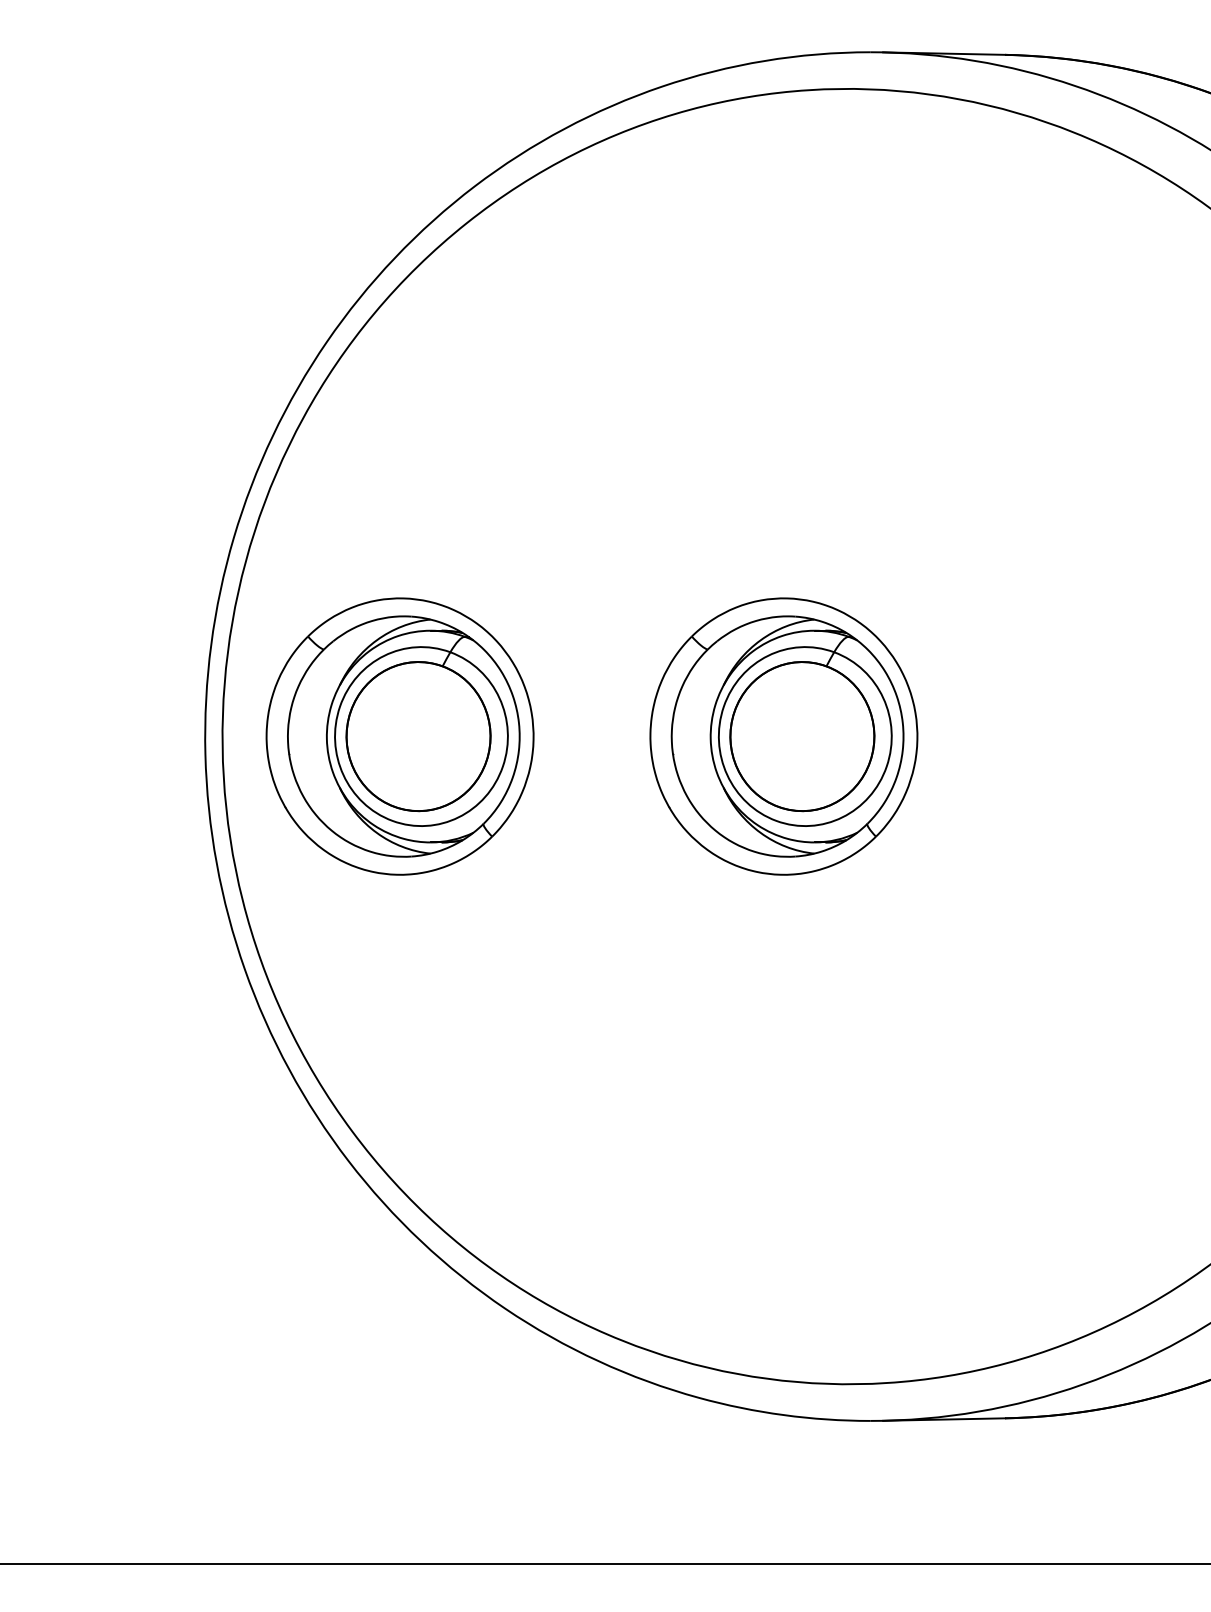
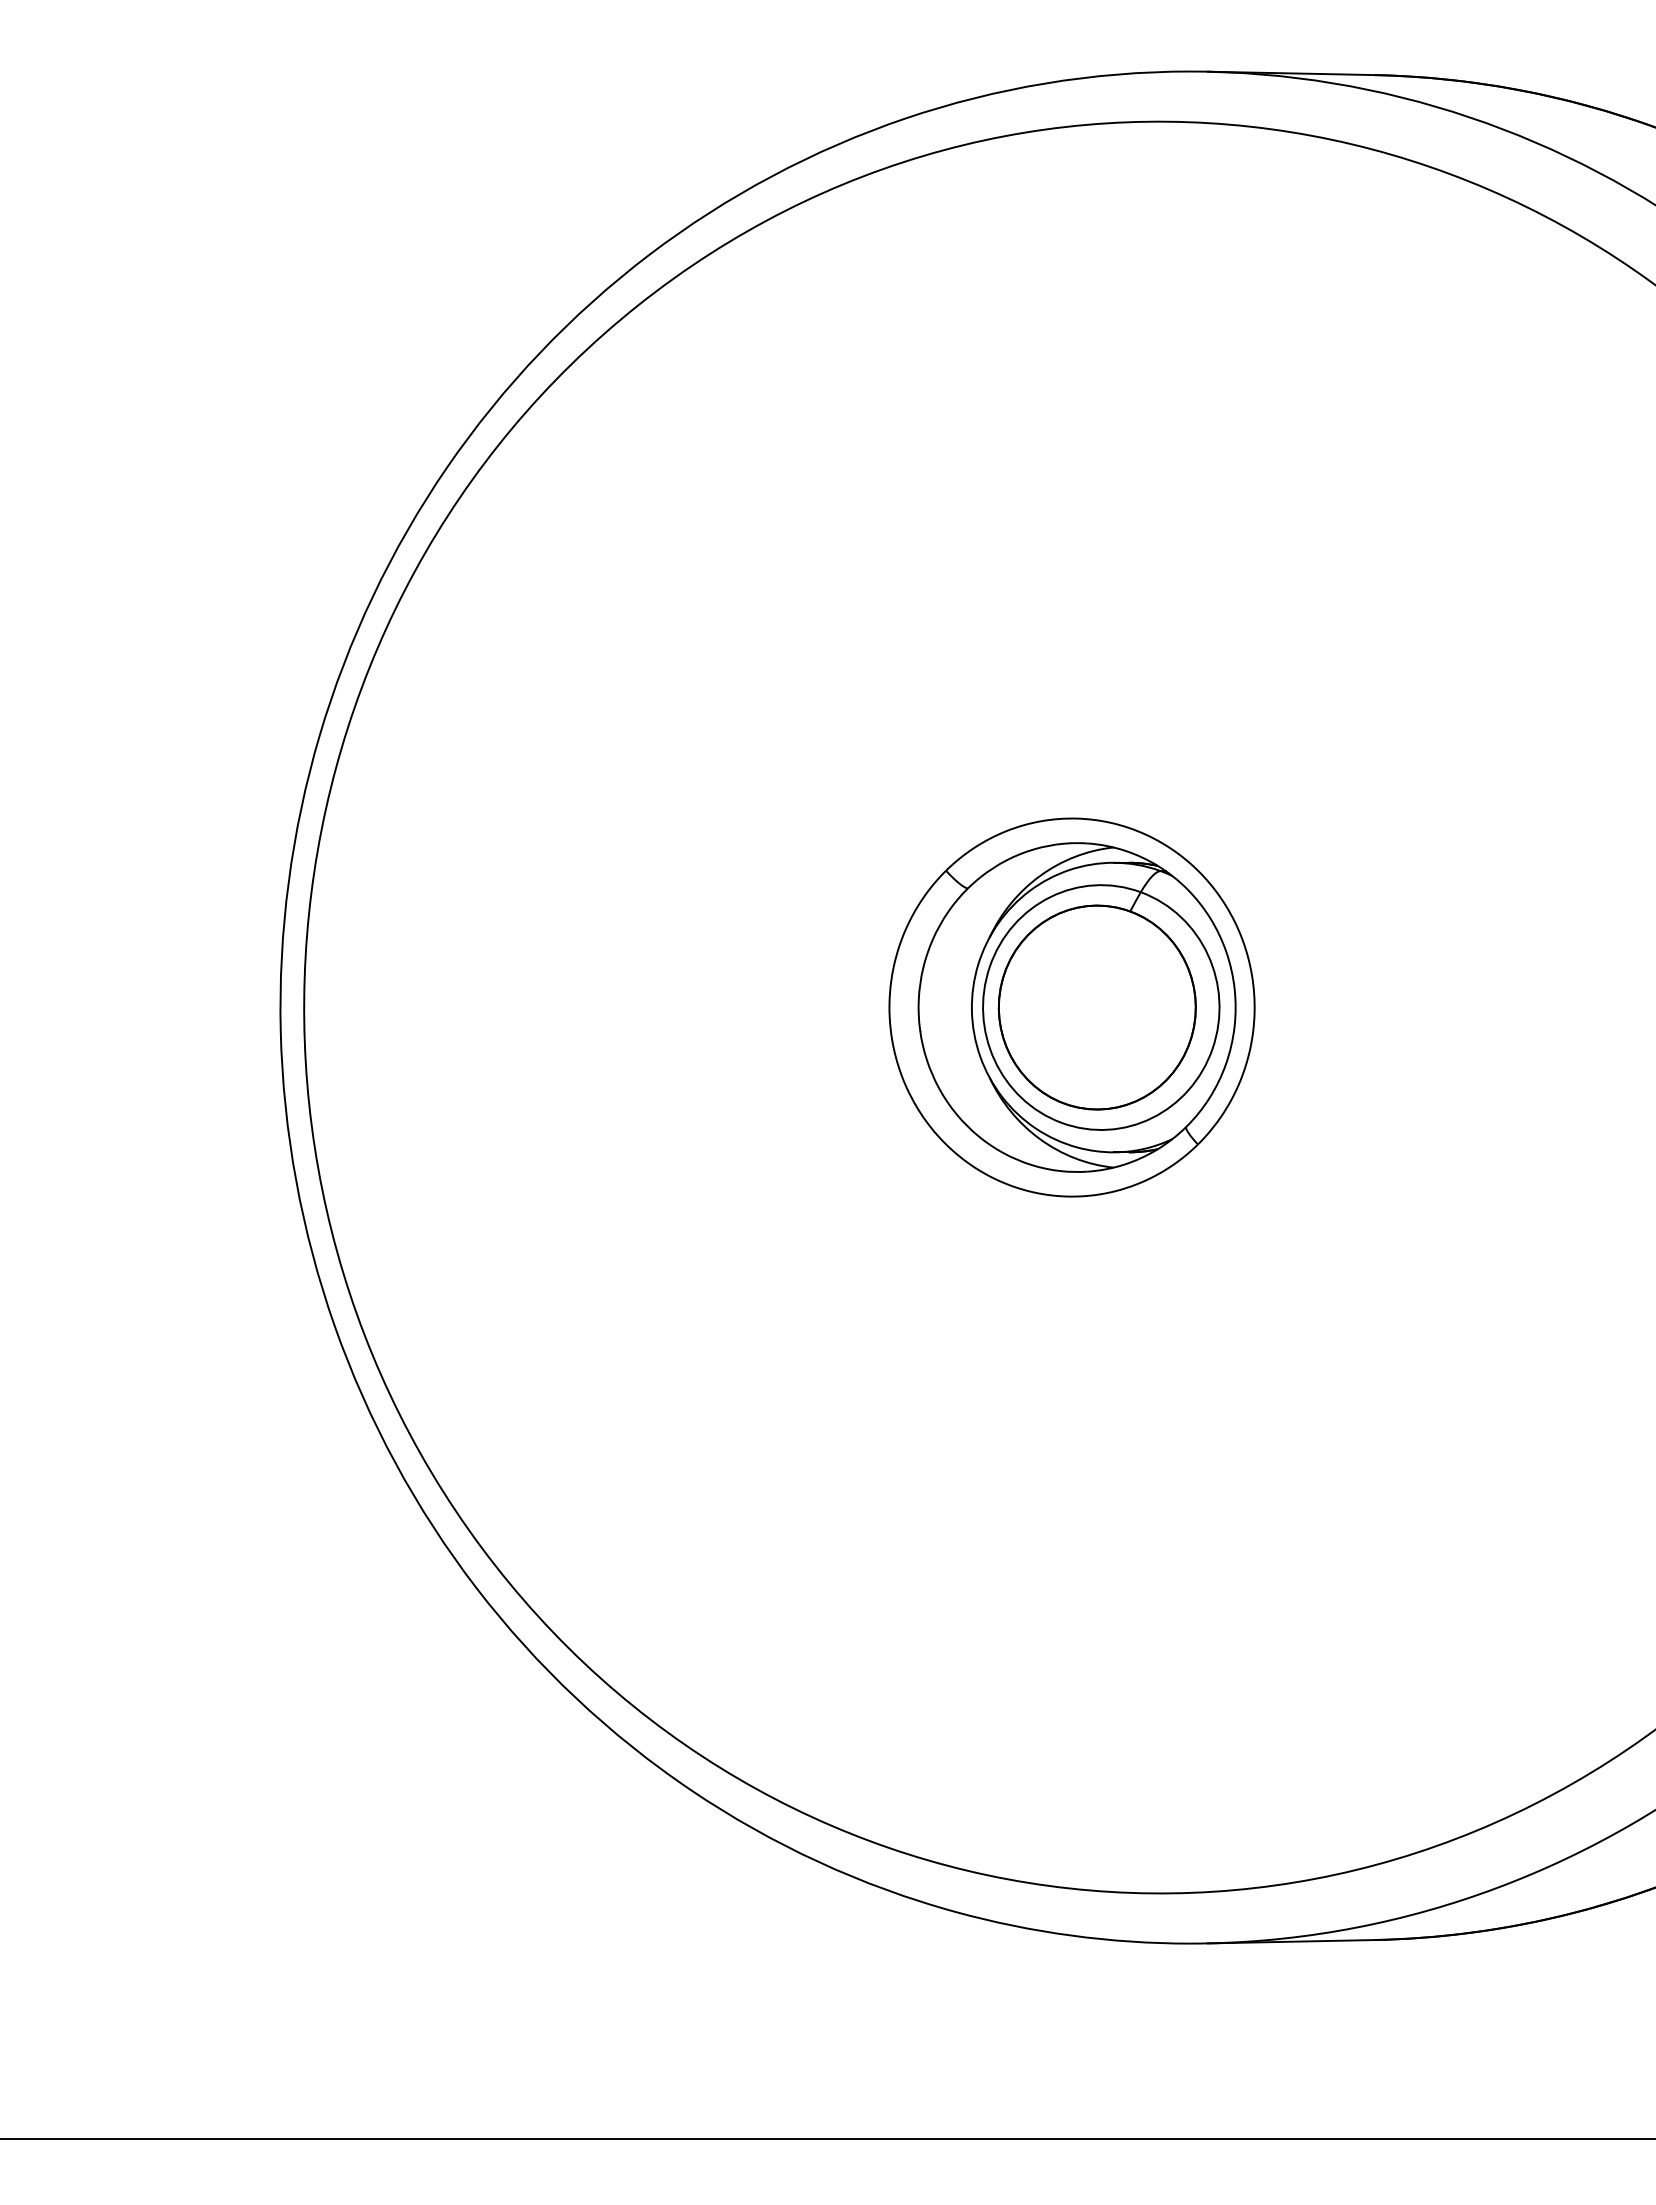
part: (399, 736) -> (546, 1007), removed

